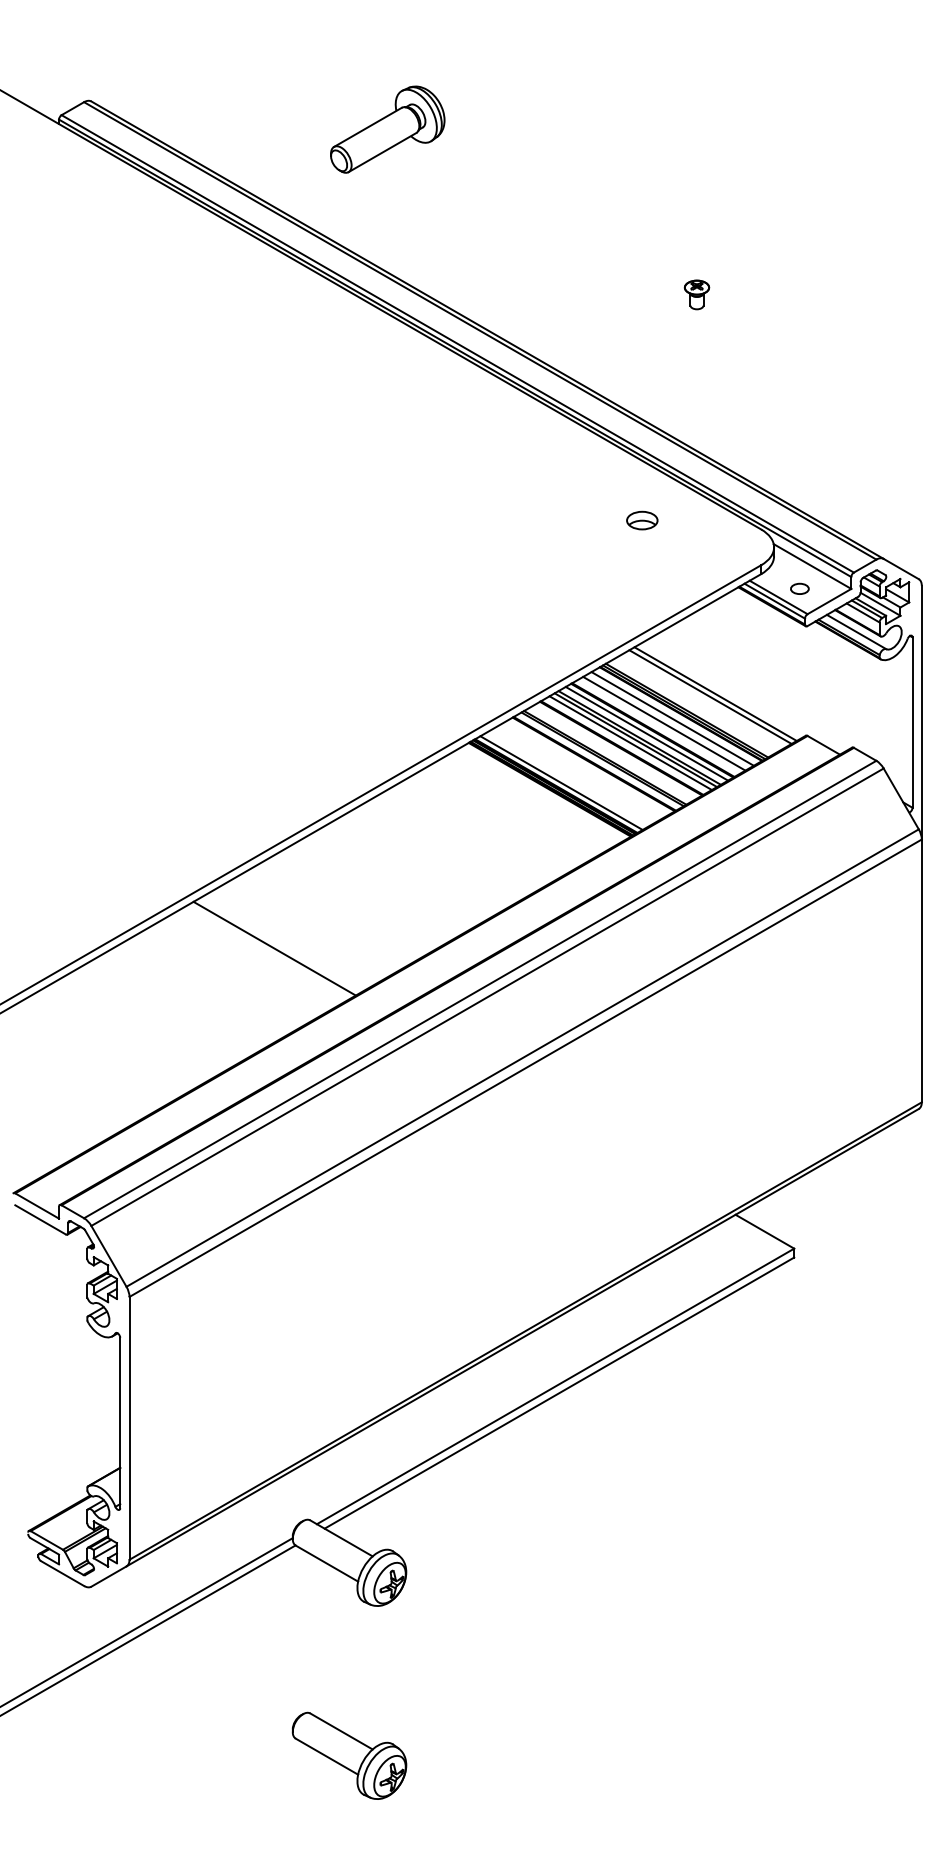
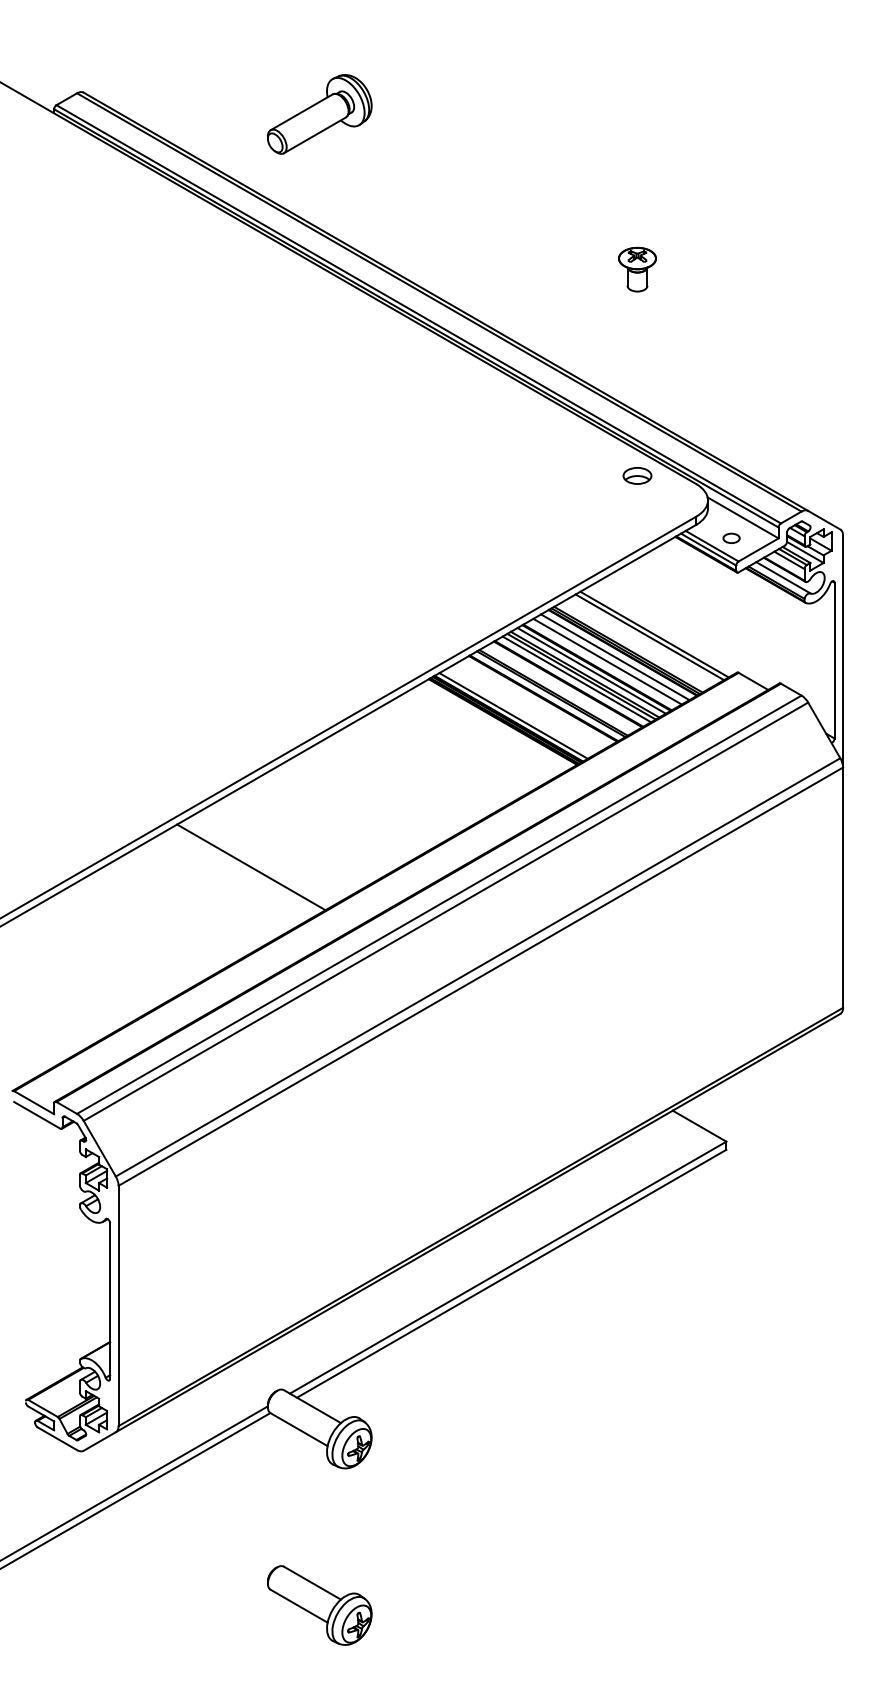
part: (387, 129) -> (319, 114), moved
part: (697, 294) -> (637, 269), size x1.67
part: (642, 520) -> (637, 475), moved

